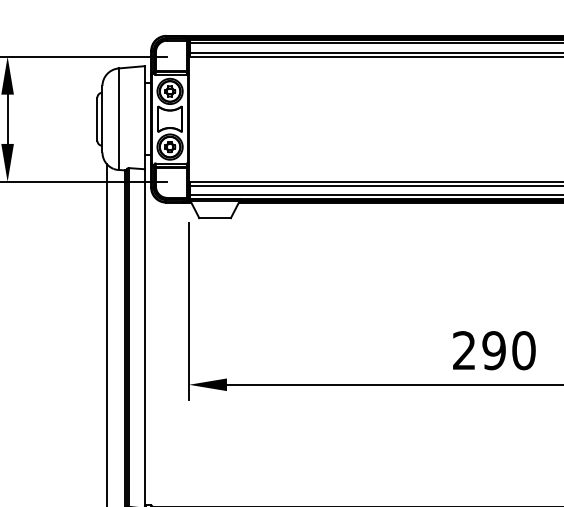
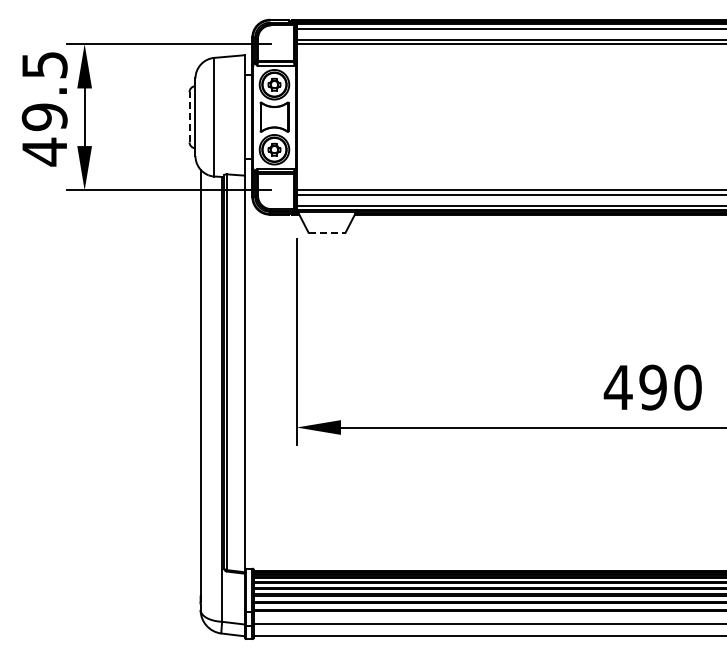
line: (97, 118) -> (189, 116), solid -> dashed
line: (215, 217) -> (327, 232), solid -> dashed
text: (463, 349) -> (617, 386), 290 -> 490

